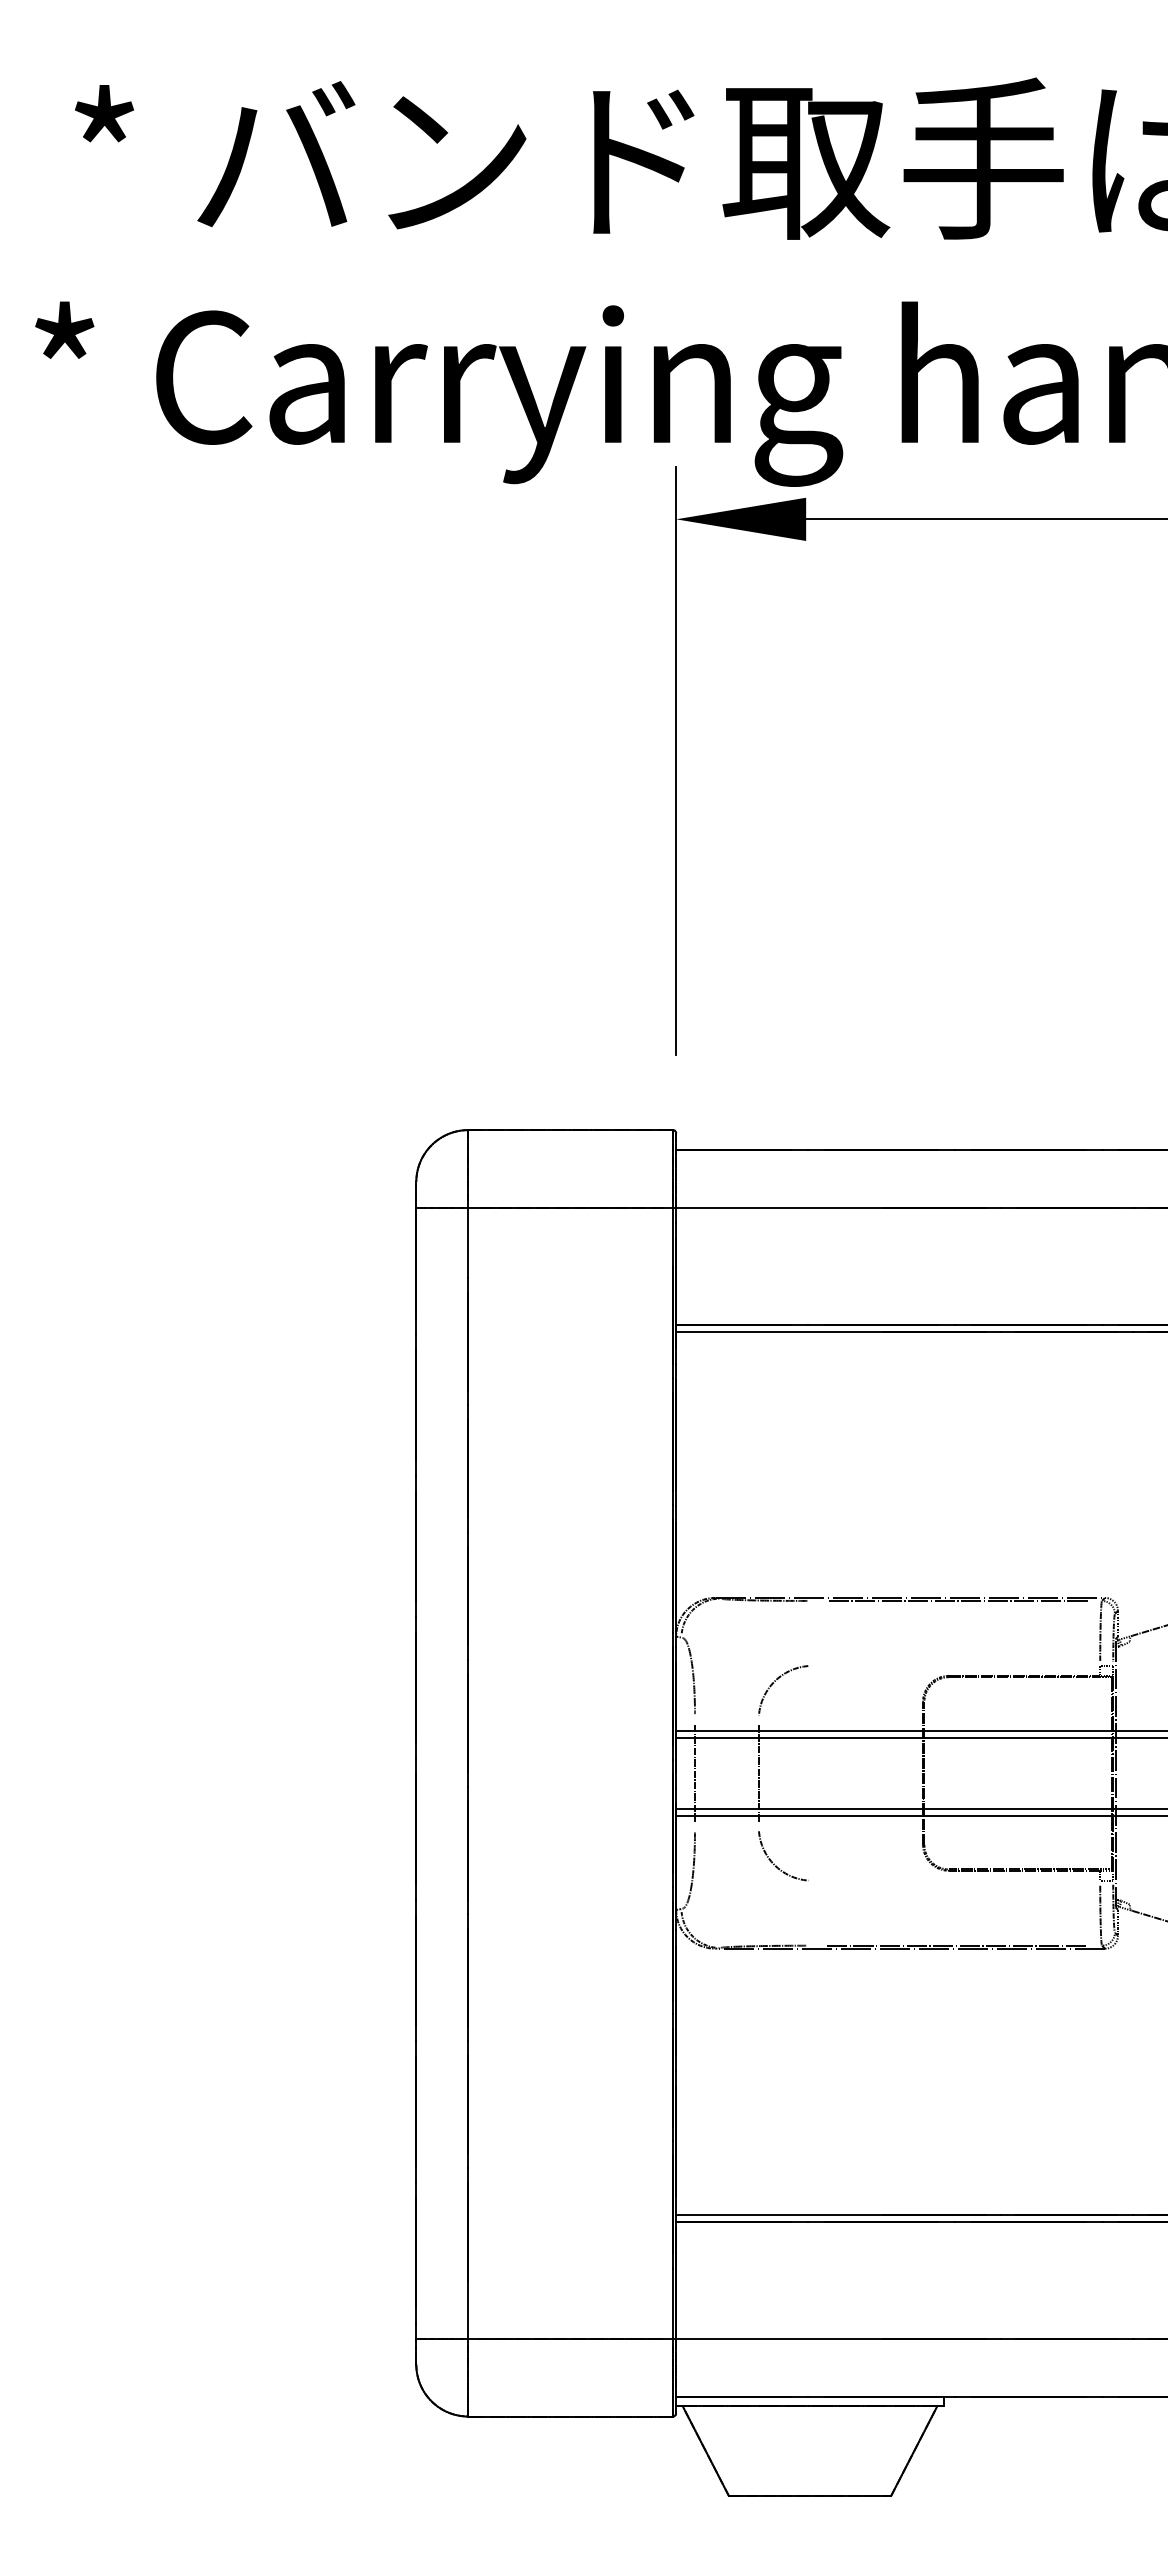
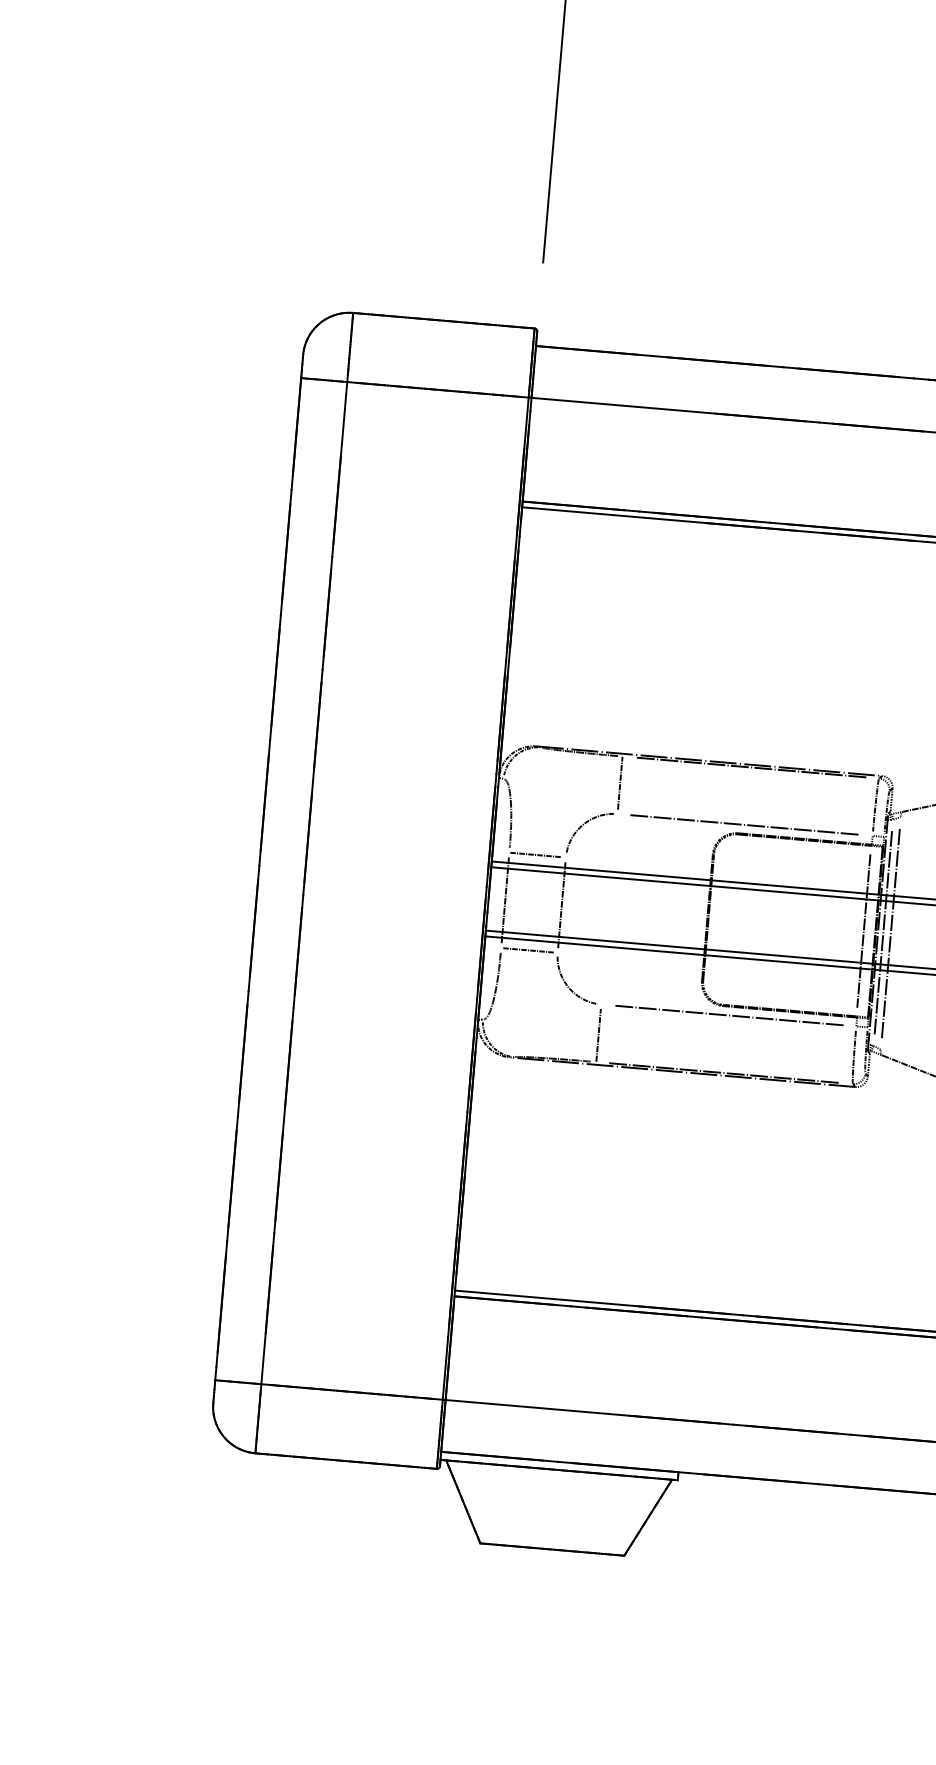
line: (812, 1630) -> (620, 782), added
line: (955, 1665) -> (744, 824), added
line: (725, 1719) -> (536, 854), added
line: (1099, 1772) -> (863, 930), added
line: (1121, 1773) -> (883, 932), added
line: (1130, 1773) -> (891, 933), added
line: (725, 1827) -> (528, 950), added
line: (955, 1880) -> (728, 1015), added
line: (812, 1915) -> (598, 1035), added

